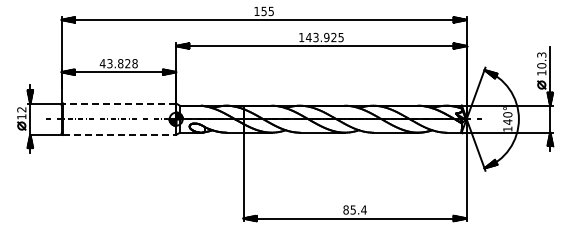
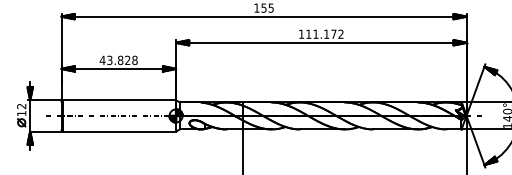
text: (324, 37) -> (324, 34), 143.925 -> 111.172
line: (119, 103) -> (119, 100), dashed -> solid
line: (120, 134) -> (120, 131), dashed -> solid

